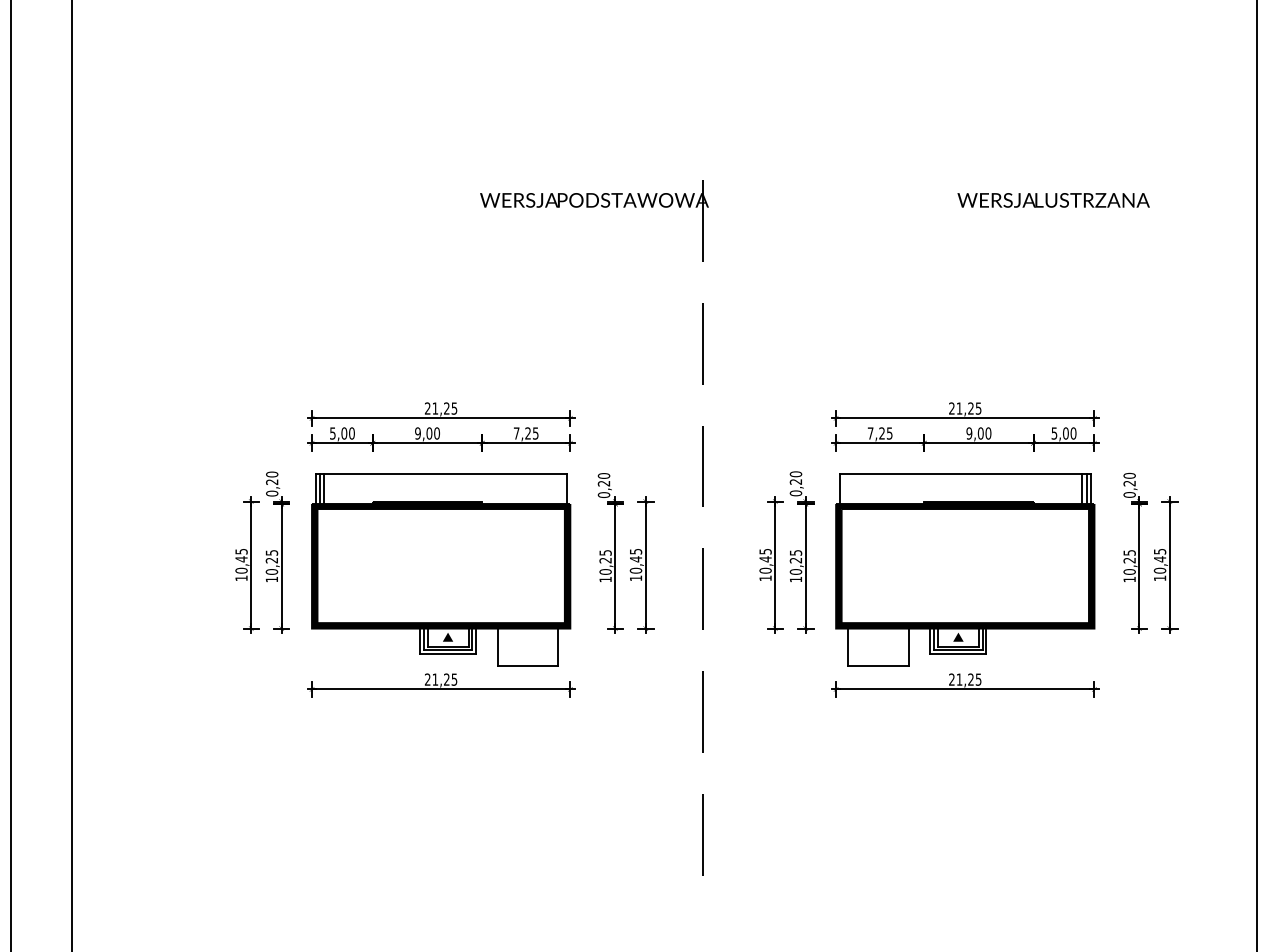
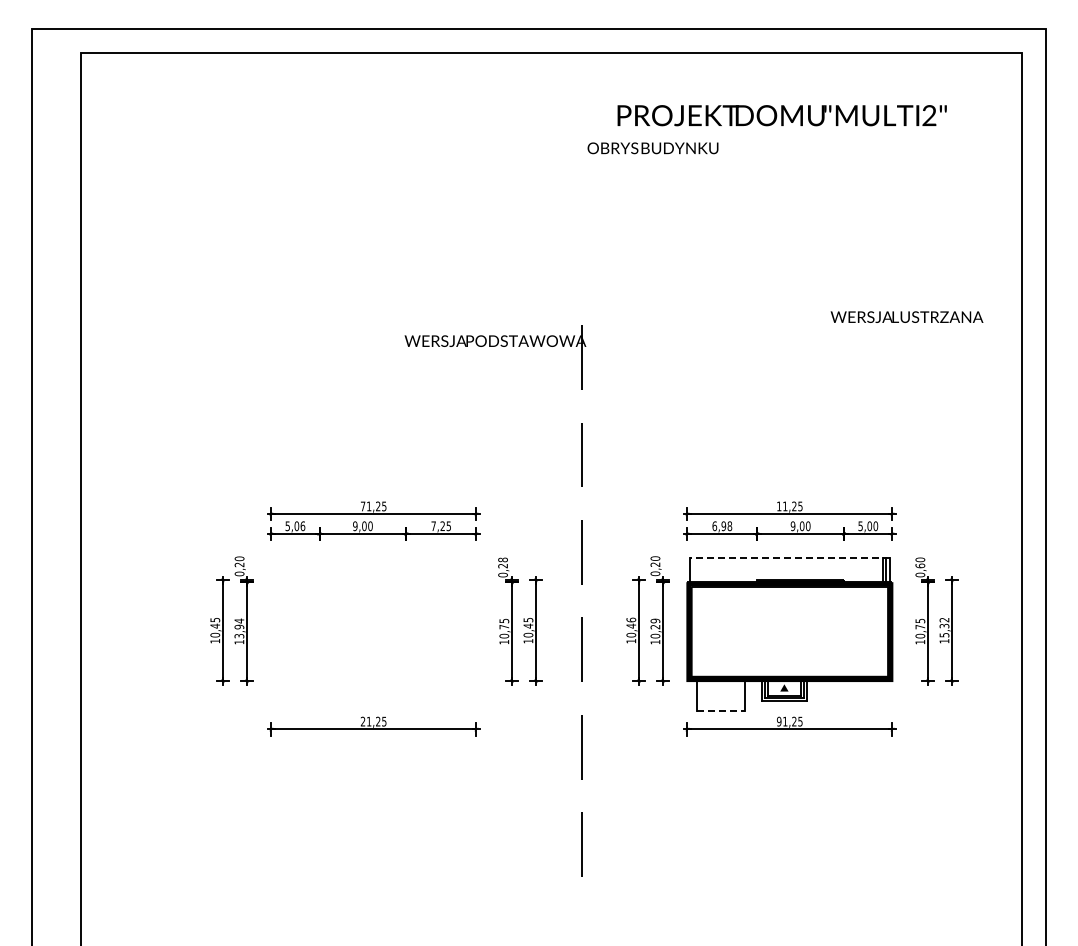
text: (1053, 199) -> (906, 316), moved
text: (426, 408) -> (362, 506), 21,25 -> 71,25
text: (952, 408) -> (779, 506), 21,25 -> 11,25
text: (352, 432) -> (303, 525), 5,00 -> 5,06
text: (880, 433) -> (722, 526), 7,25 -> 6,98
line: (964, 474) -> (789, 558), solid -> dashed
text: (603, 475) -> (502, 559), 0,20 -> 0,28
text: (1129, 482) -> (920, 565), 0,20 -> 0,60
text: (765, 550) -> (631, 619), 10,45 -> 10,46
text: (794, 552) -> (654, 620), 10,25 -> 10,29
text: (605, 561) -> (504, 627), 10,25 -> 10,75
text: (1129, 561) -> (920, 627), 10,25 -> 10,75
text: (1160, 561) -> (944, 627), 10,45 -> 15,32
text: (272, 562) -> (239, 628), 10,25 -> 13,94
part: (440, 569) -> (373, 634), removed
line: (879, 665) -> (721, 710), solid -> dashed
text: (952, 679) -> (779, 721), 21,25 -> 91,25

